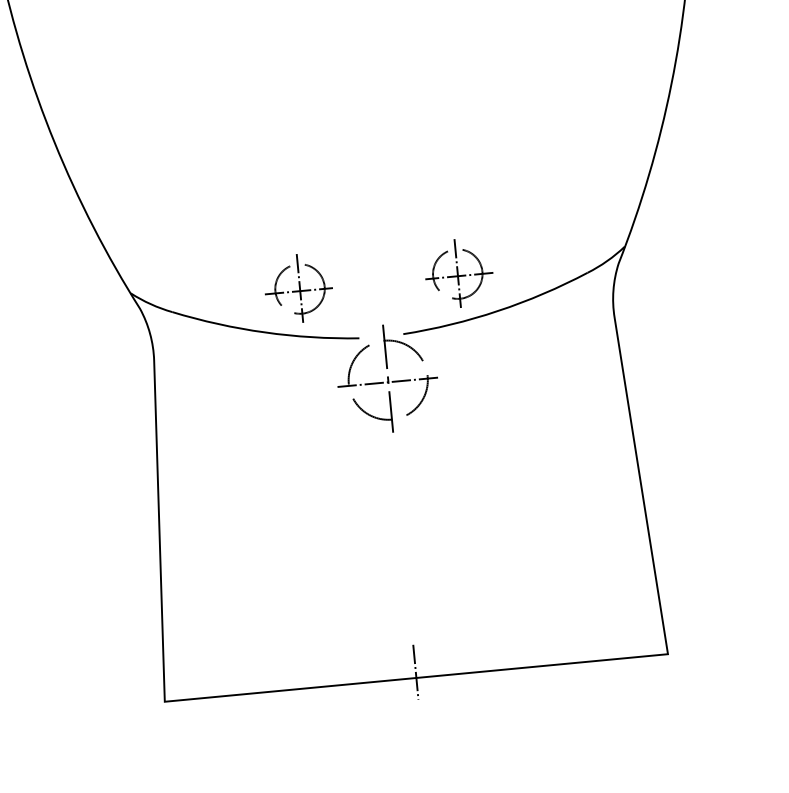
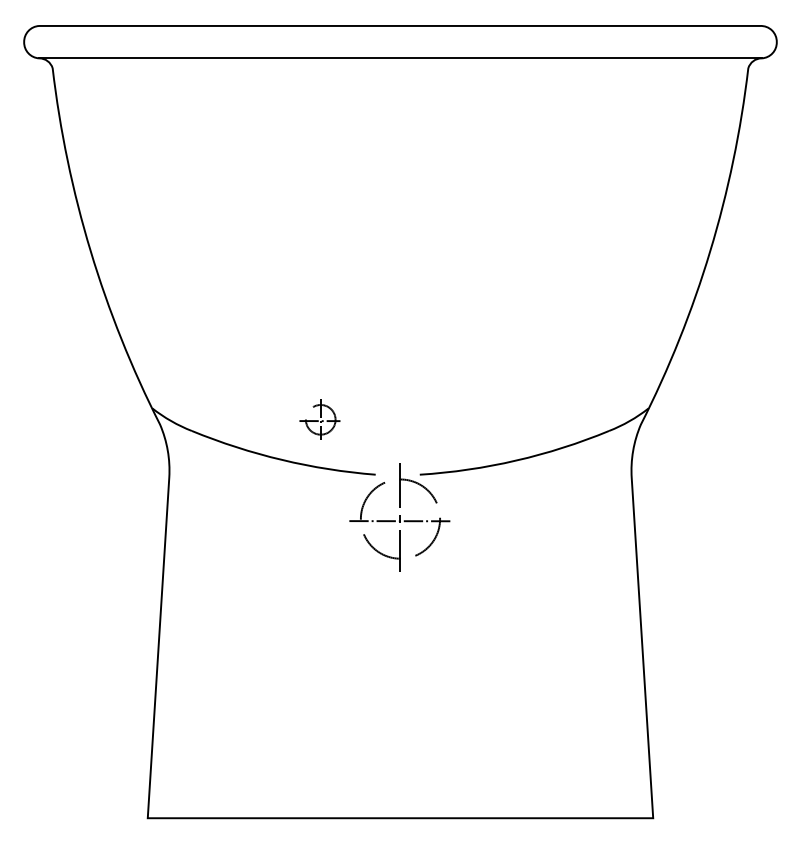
part: (459, 273) -> (481, 419), removed
part: (298, 288) -> (319, 419), size x0.6
line: (415, 672) -> (400, 812), removed

